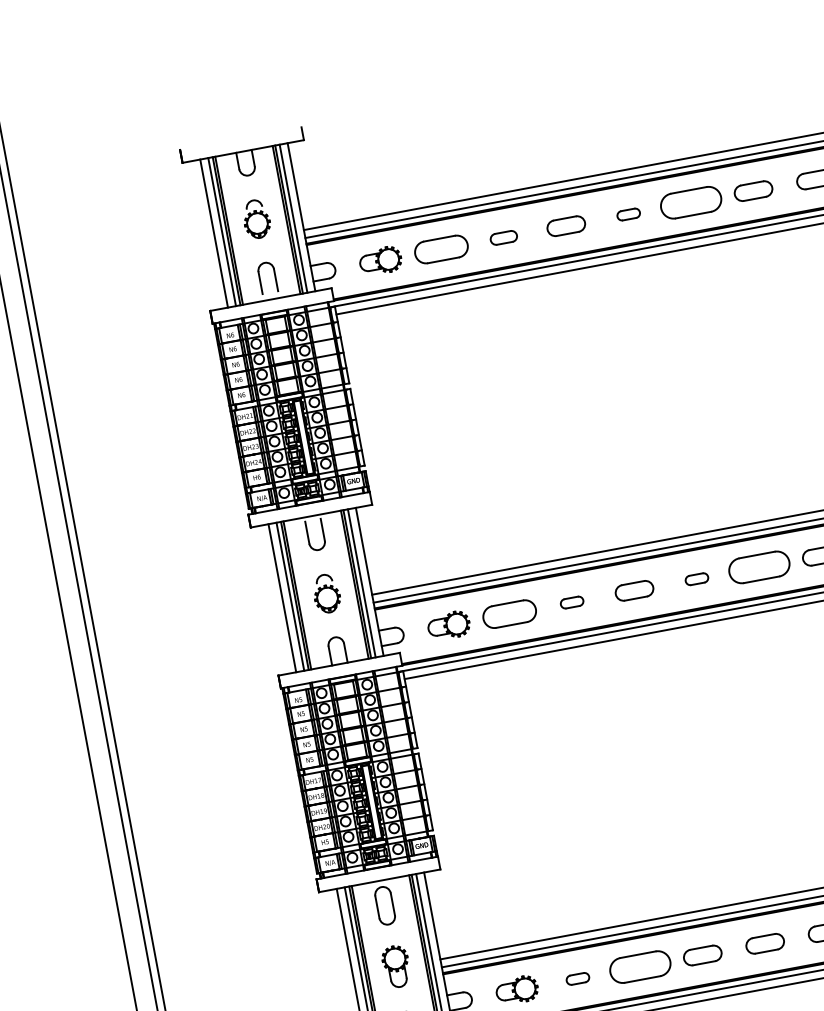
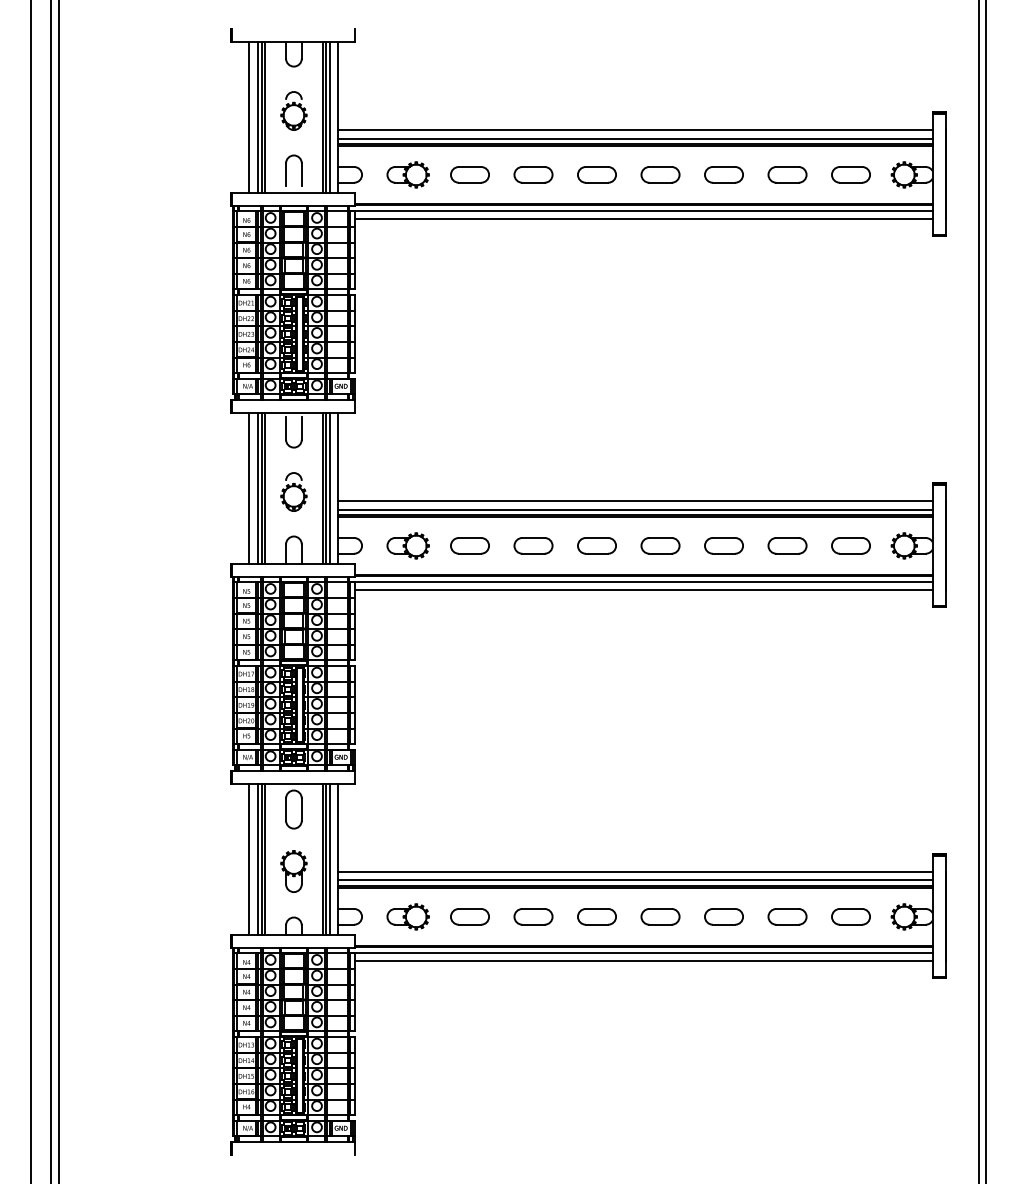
part: (690, 202) -> (723, 174), size x0.62
part: (628, 214) -> (660, 174), size x1.67
part: (503, 237) -> (533, 174), size x1.43
part: (440, 249) -> (469, 174), size x0.71
part: (758, 567) -> (723, 545), size x0.62
part: (696, 578) -> (660, 545), size x1.67
part: (572, 602) -> (533, 545), size x1.67
part: (509, 613) -> (469, 545), size x0.71
part: (640, 966) -> (533, 916), size x0.62
part: (577, 978) -> (469, 916), size x1.67

